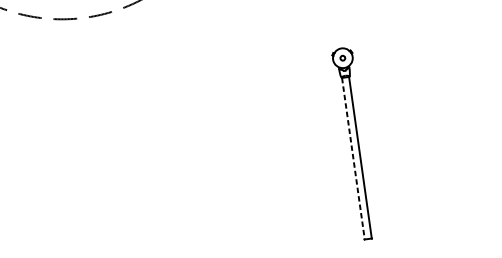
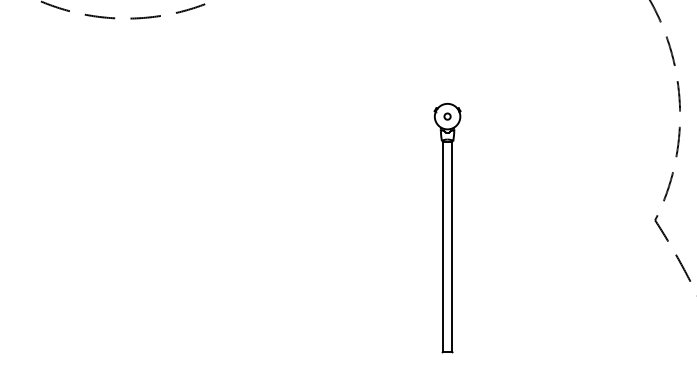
line: (353, 159) -> (443, 247), dashed -> solid

